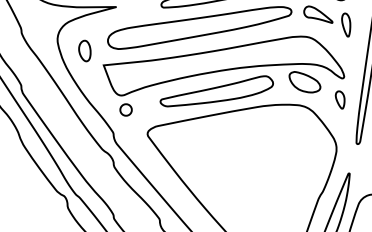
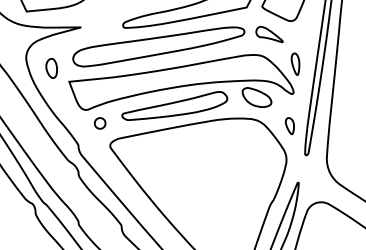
part: (346, 24) -> (295, 63), moved
part: (339, 100) -> (289, 126), moved
part: (125, 110) -> (99, 123), moved

